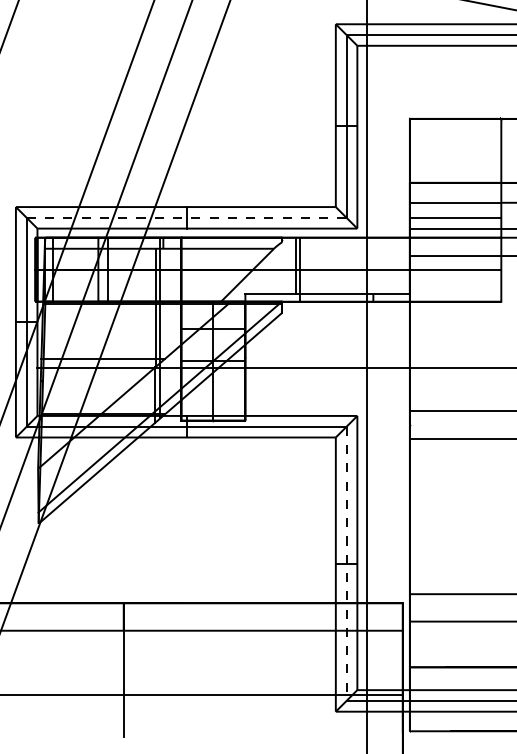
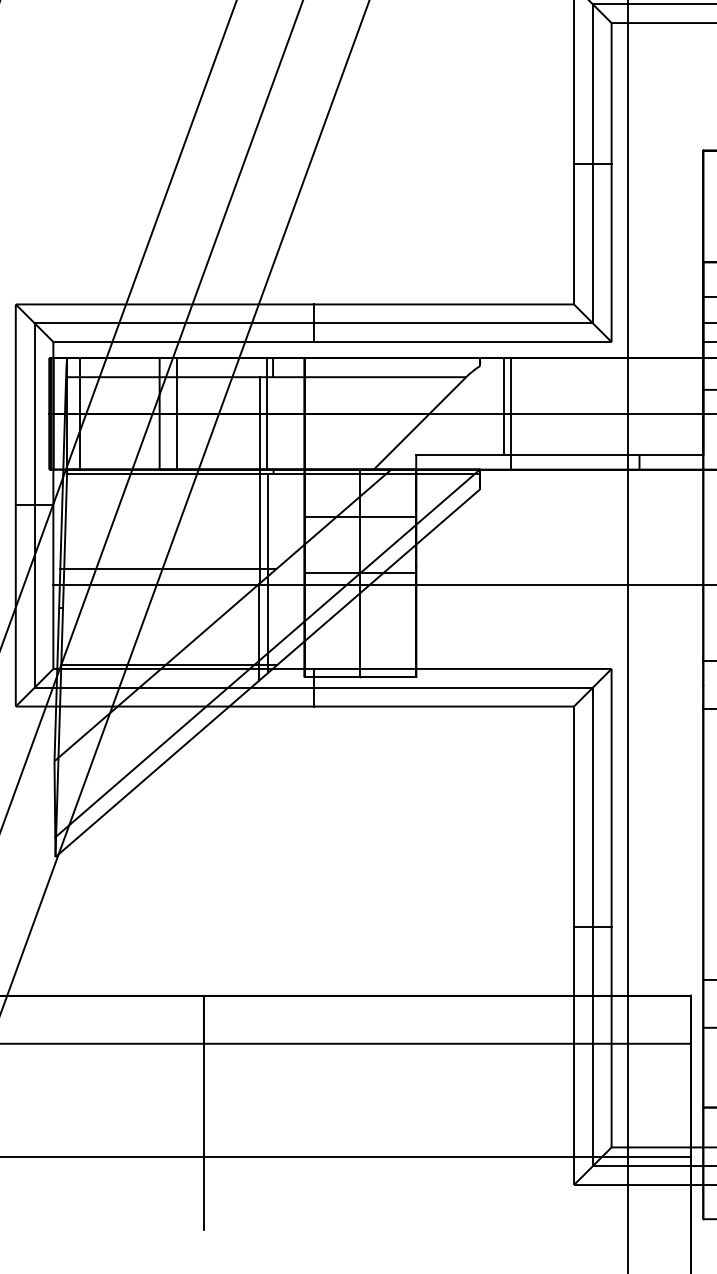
line: (186, 217) -> (313, 322), dashed -> solid
line: (346, 564) -> (592, 928), dashed -> solid

